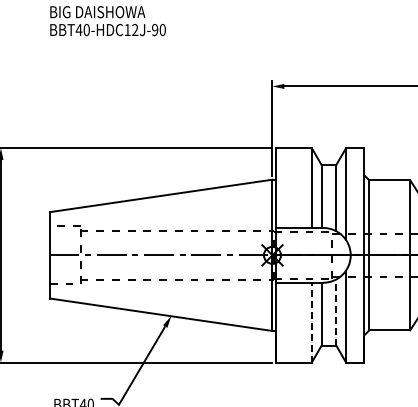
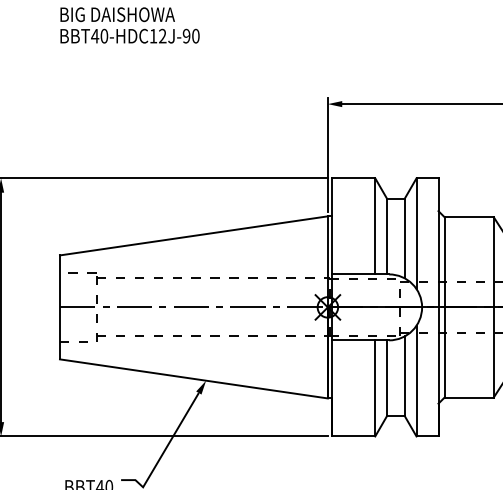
line: (336, 312) -> (404, 376), dashed -> solid
line: (311, 322) -> (374, 388), dashed -> solid

